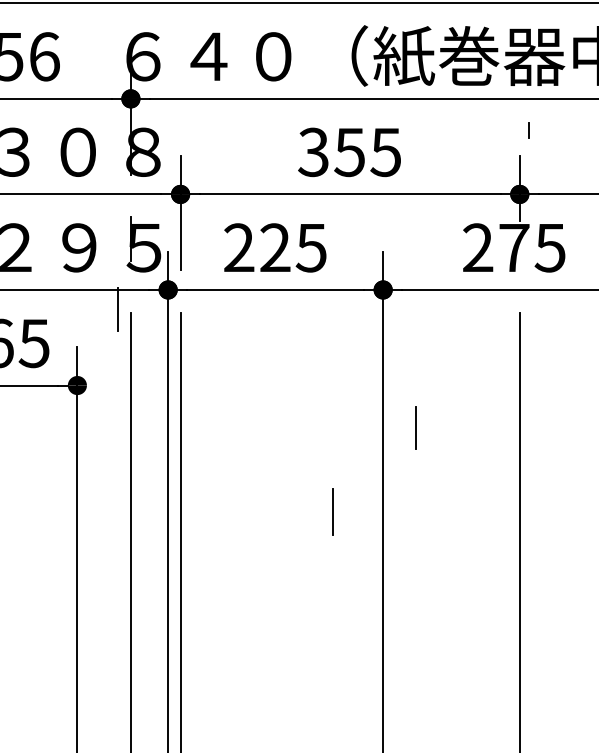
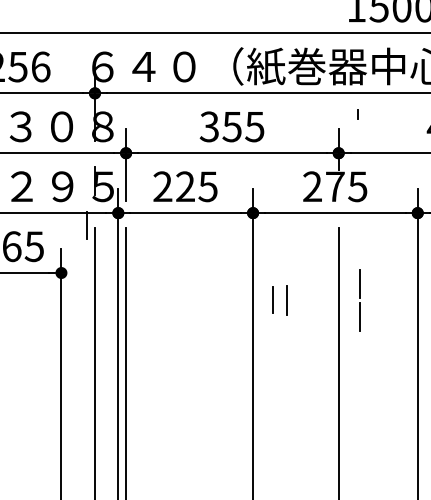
line: (527, 131) -> (357, 114), moved
line: (552, 426) -> (359, 298), added
line: (332, 512) -> (286, 300), moved

